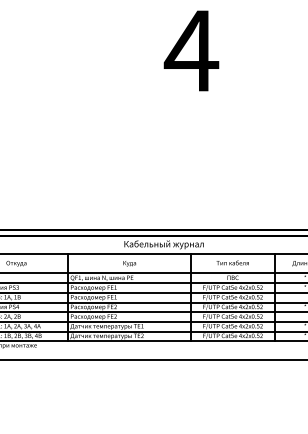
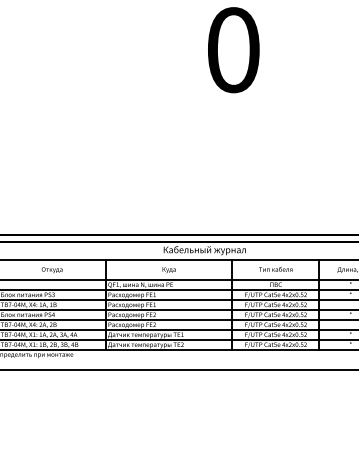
text: (190, 51) -> (232, 50), 4 -> 0

